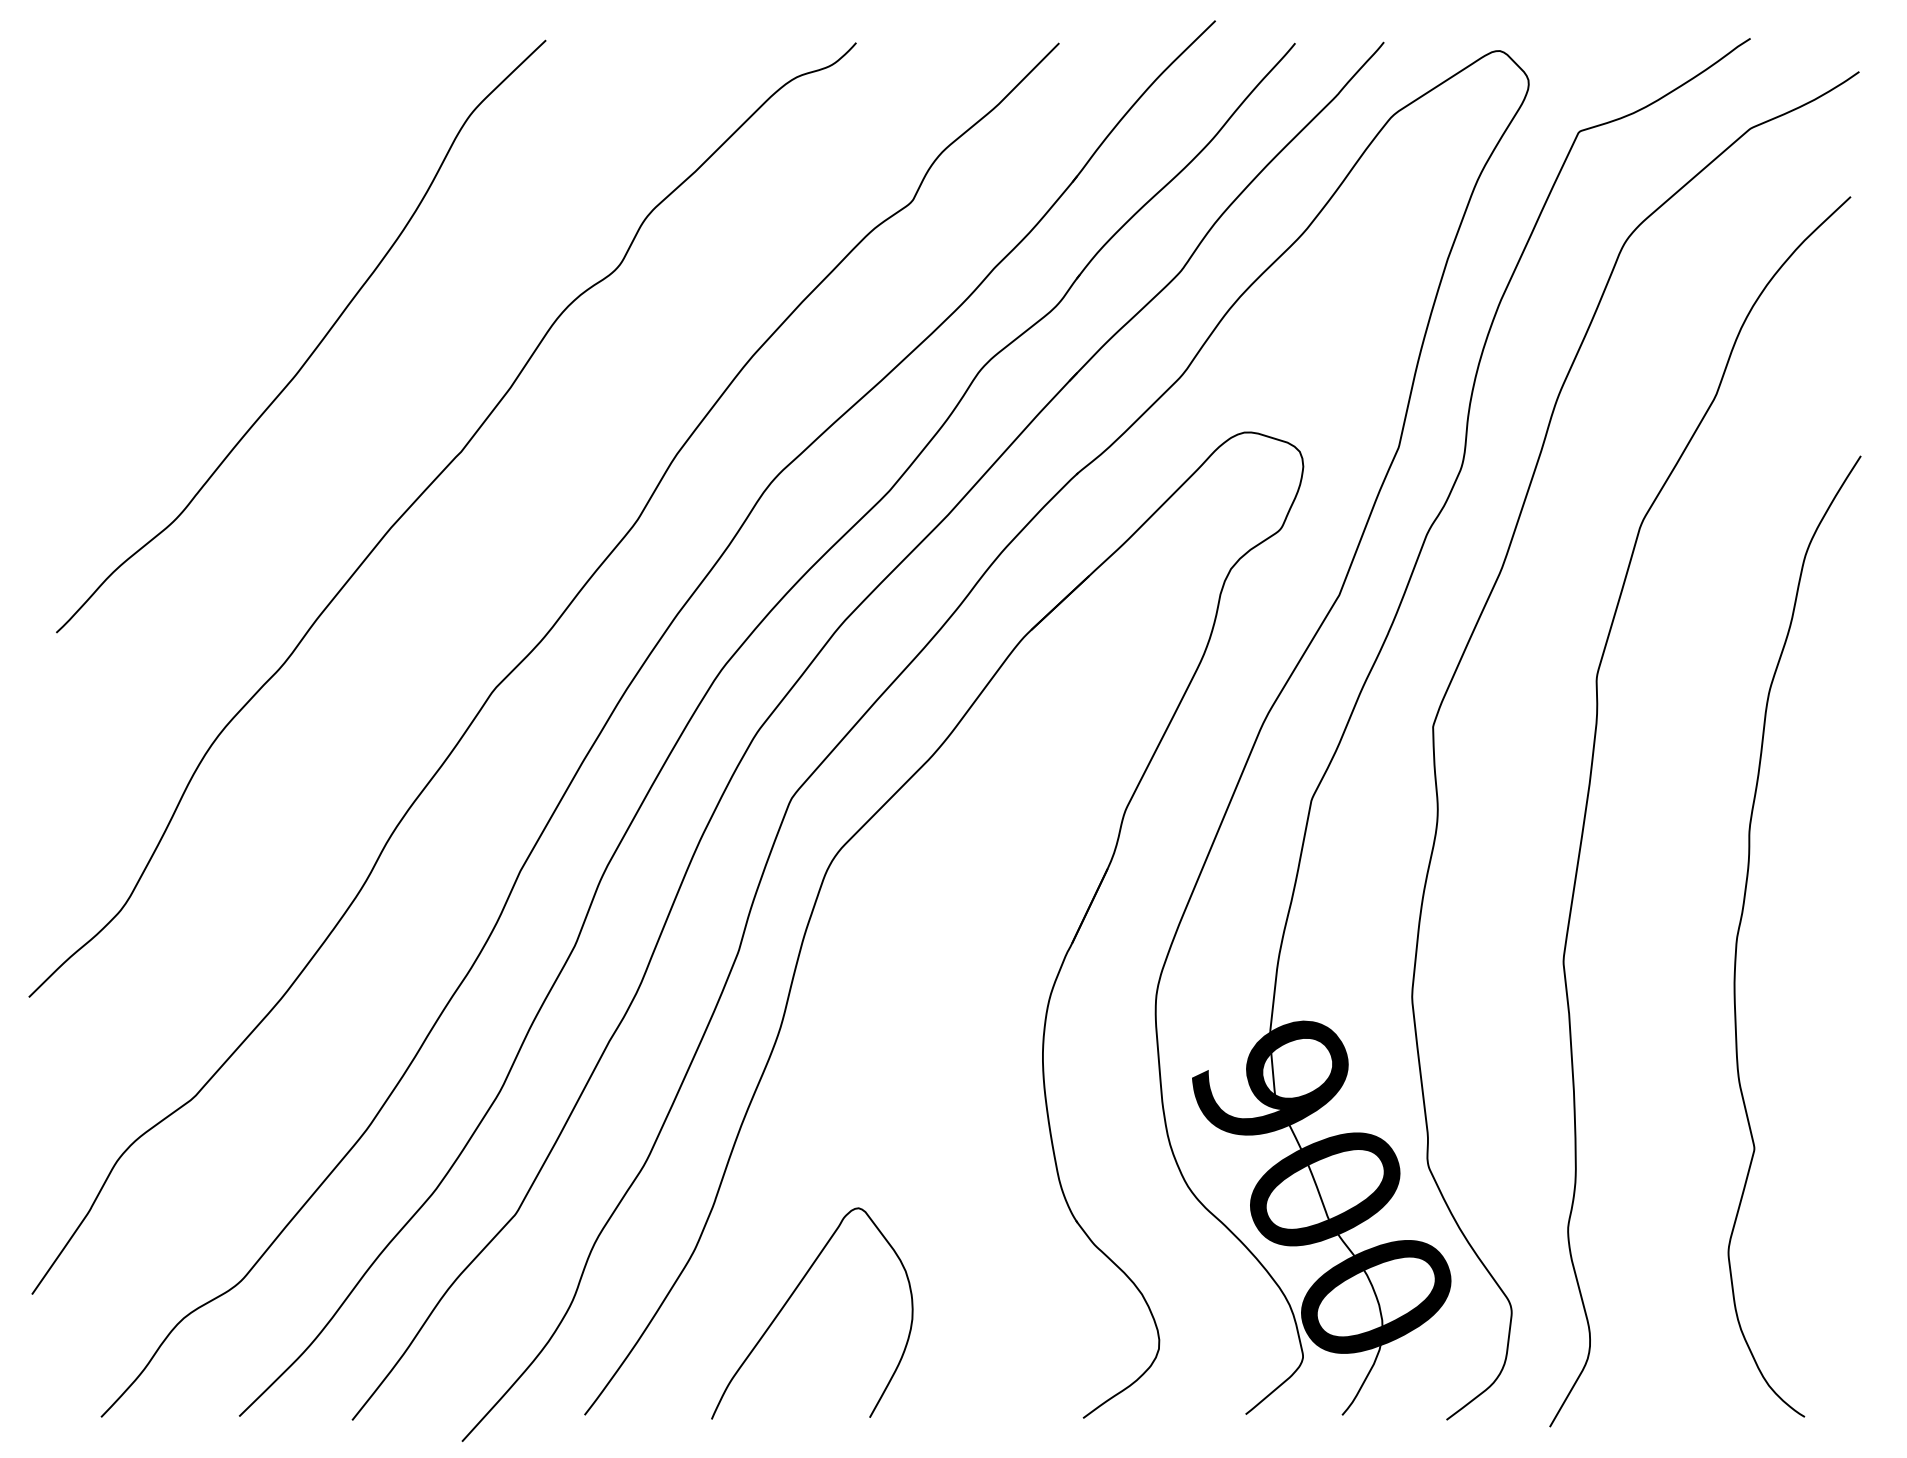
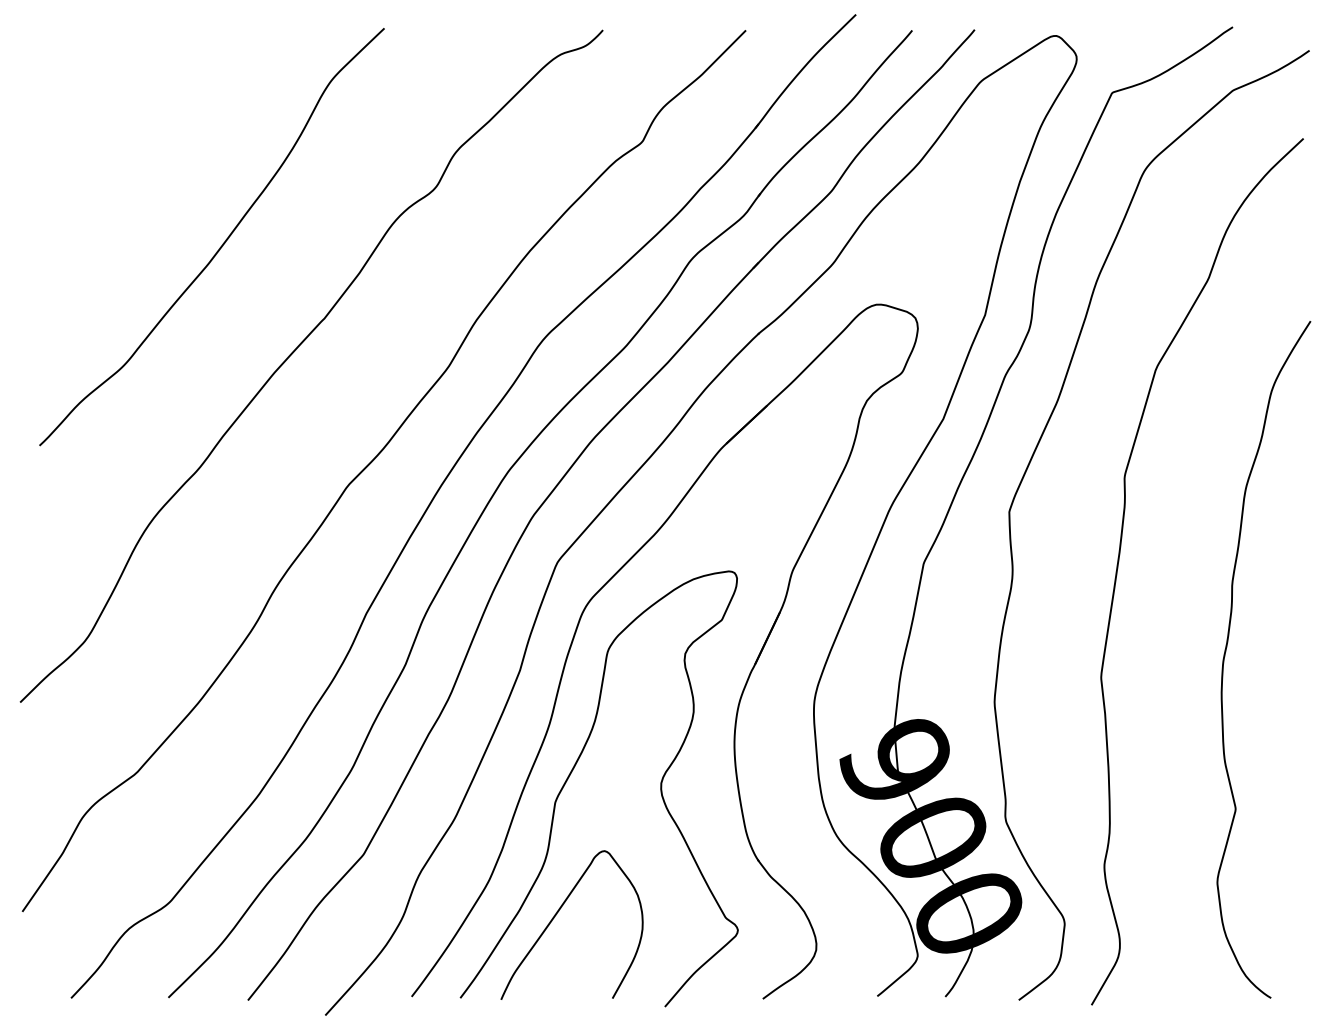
curve: (812, 1096) -> (572, 772), added

